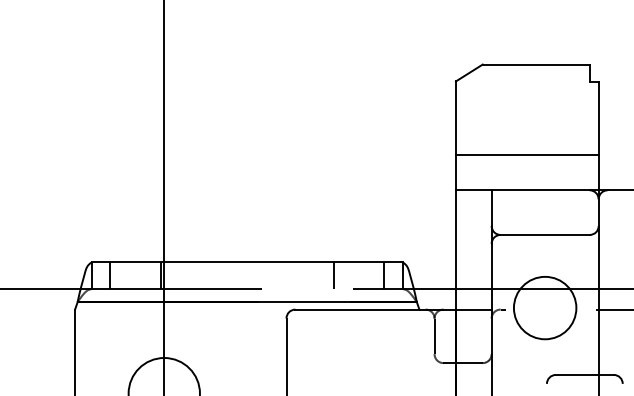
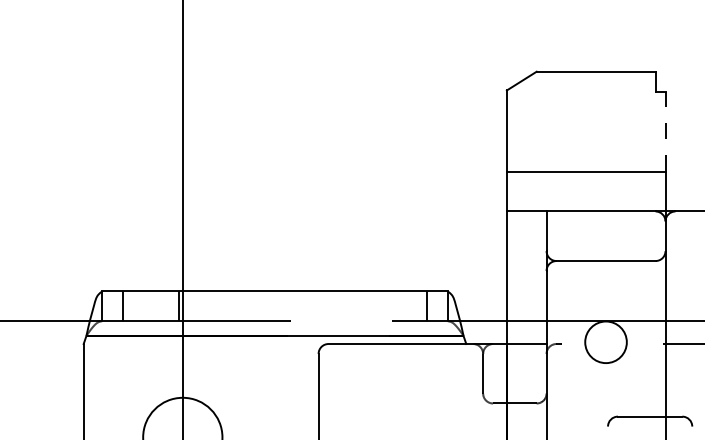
line: (598, 119) -> (665, 132), solid -> dashed
line: (334, 275) -> (371, 306), removed
circle: (544, 308) -> (605, 342), size x0.6

